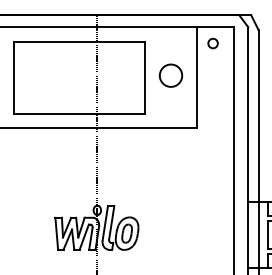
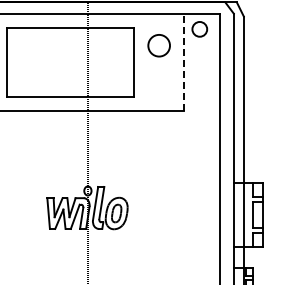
circle: (212, 43) -> (199, 29), size x1.6
circle: (170, 75) -> (158, 45), moved
line: (197, 77) -> (184, 62), solid -> dashed

